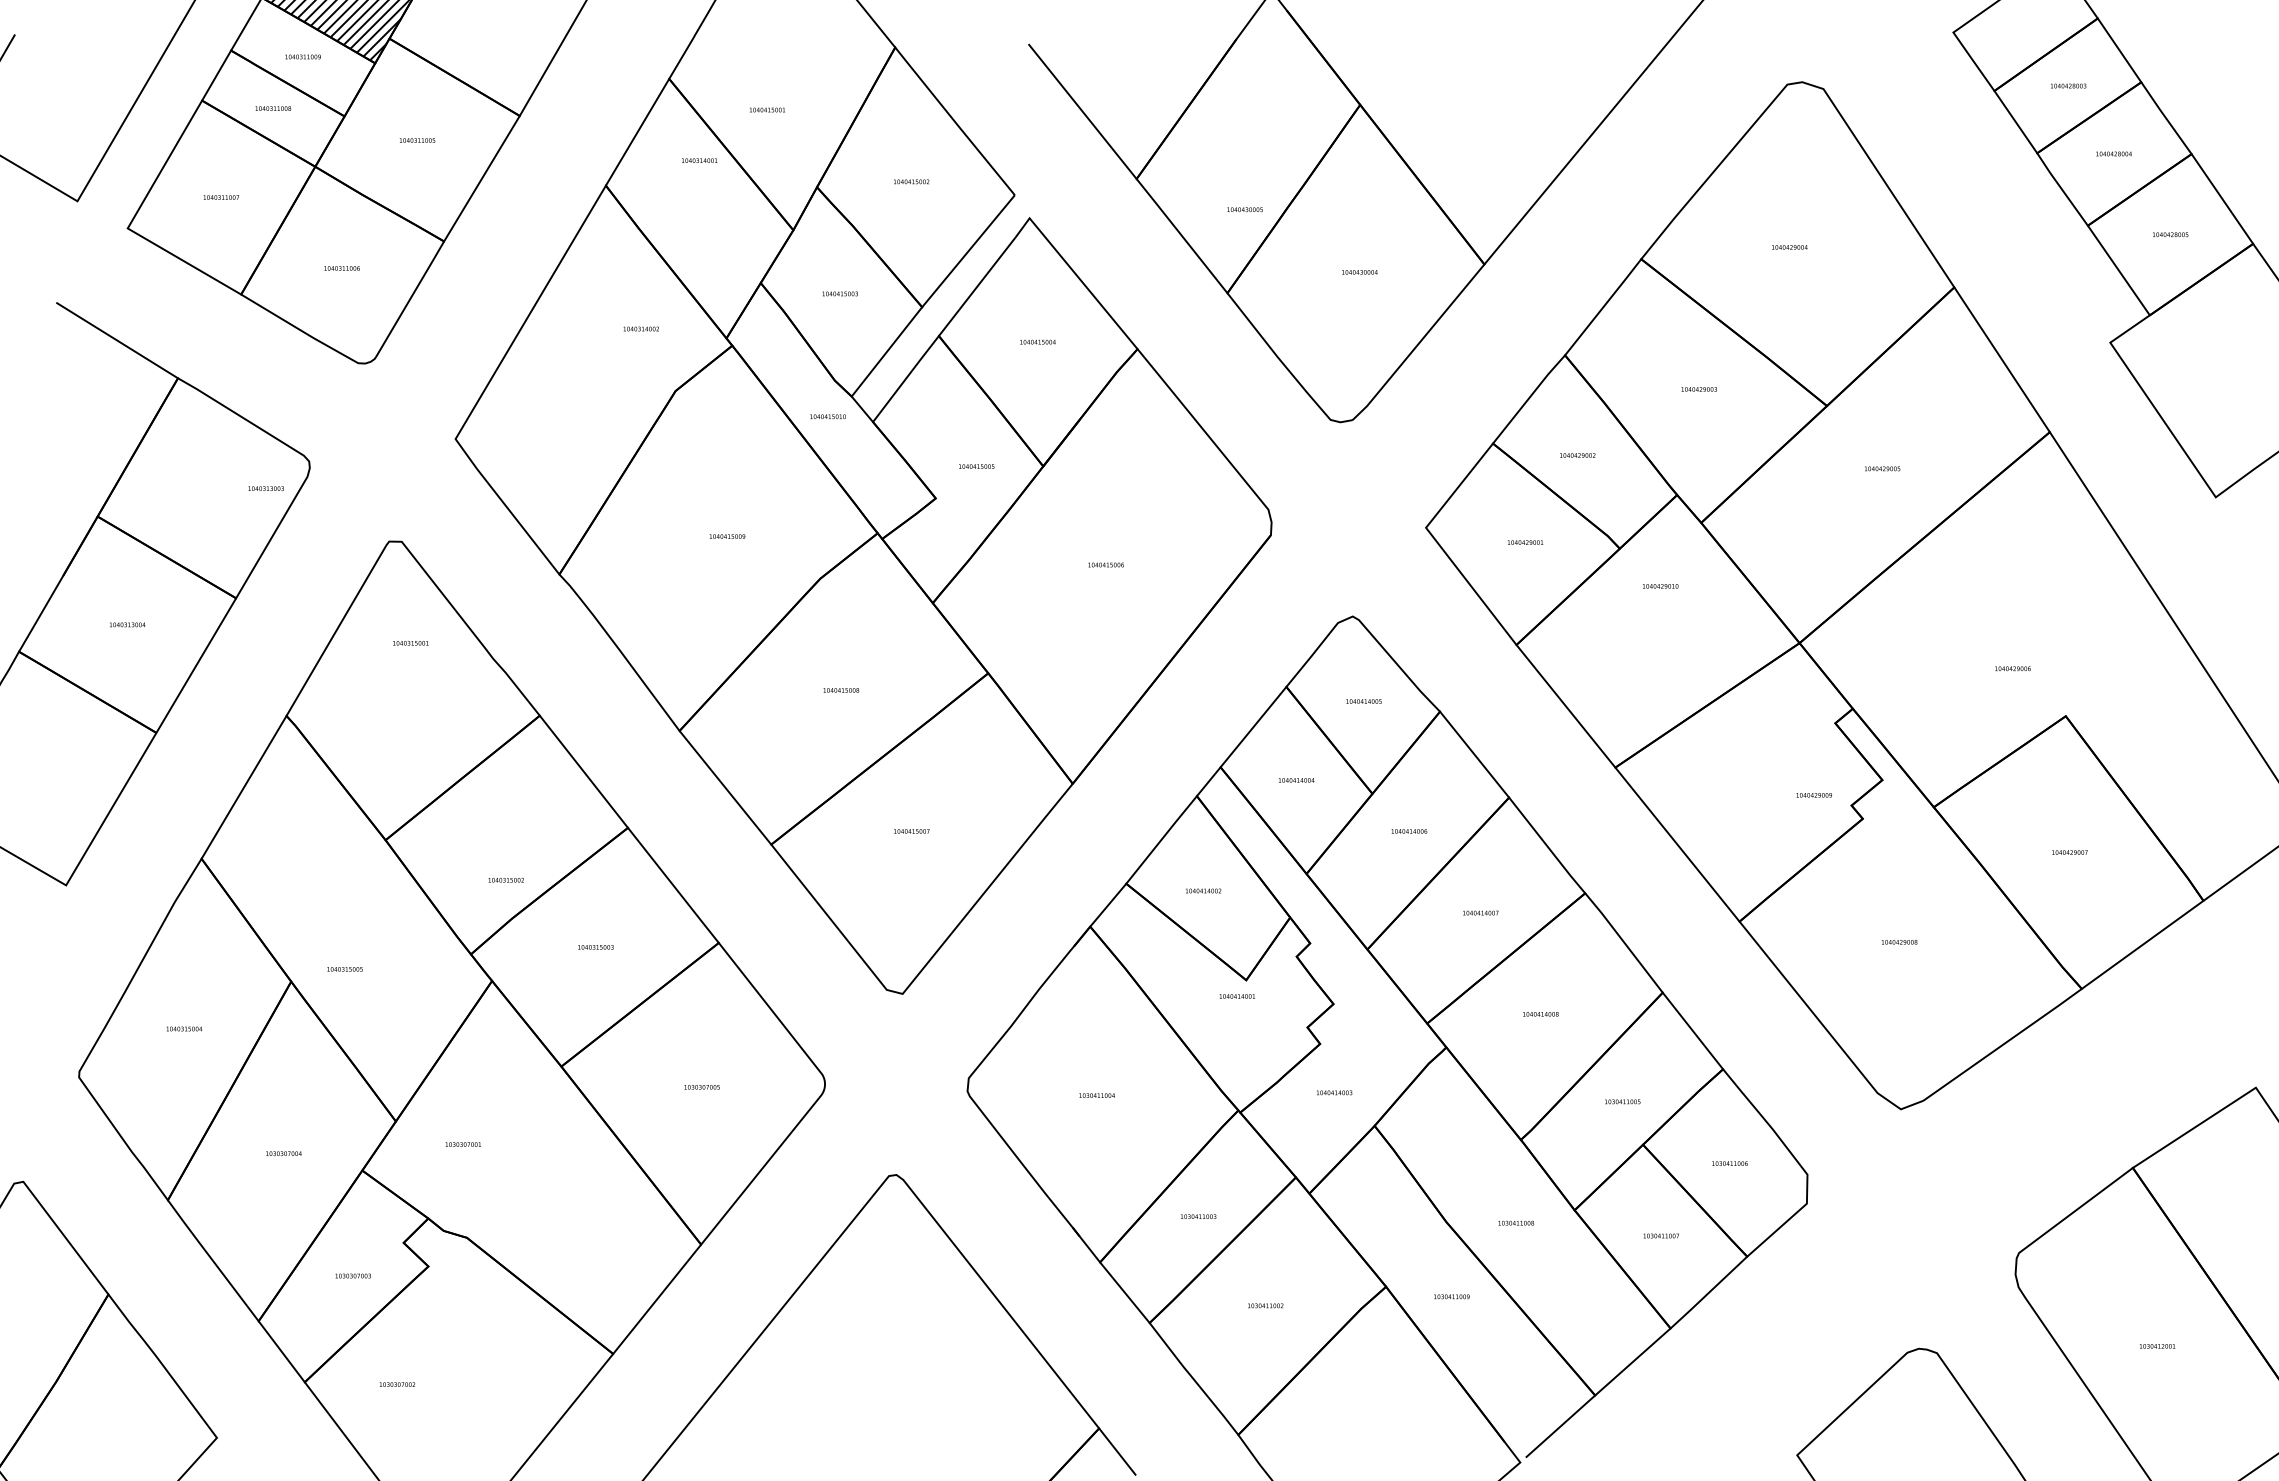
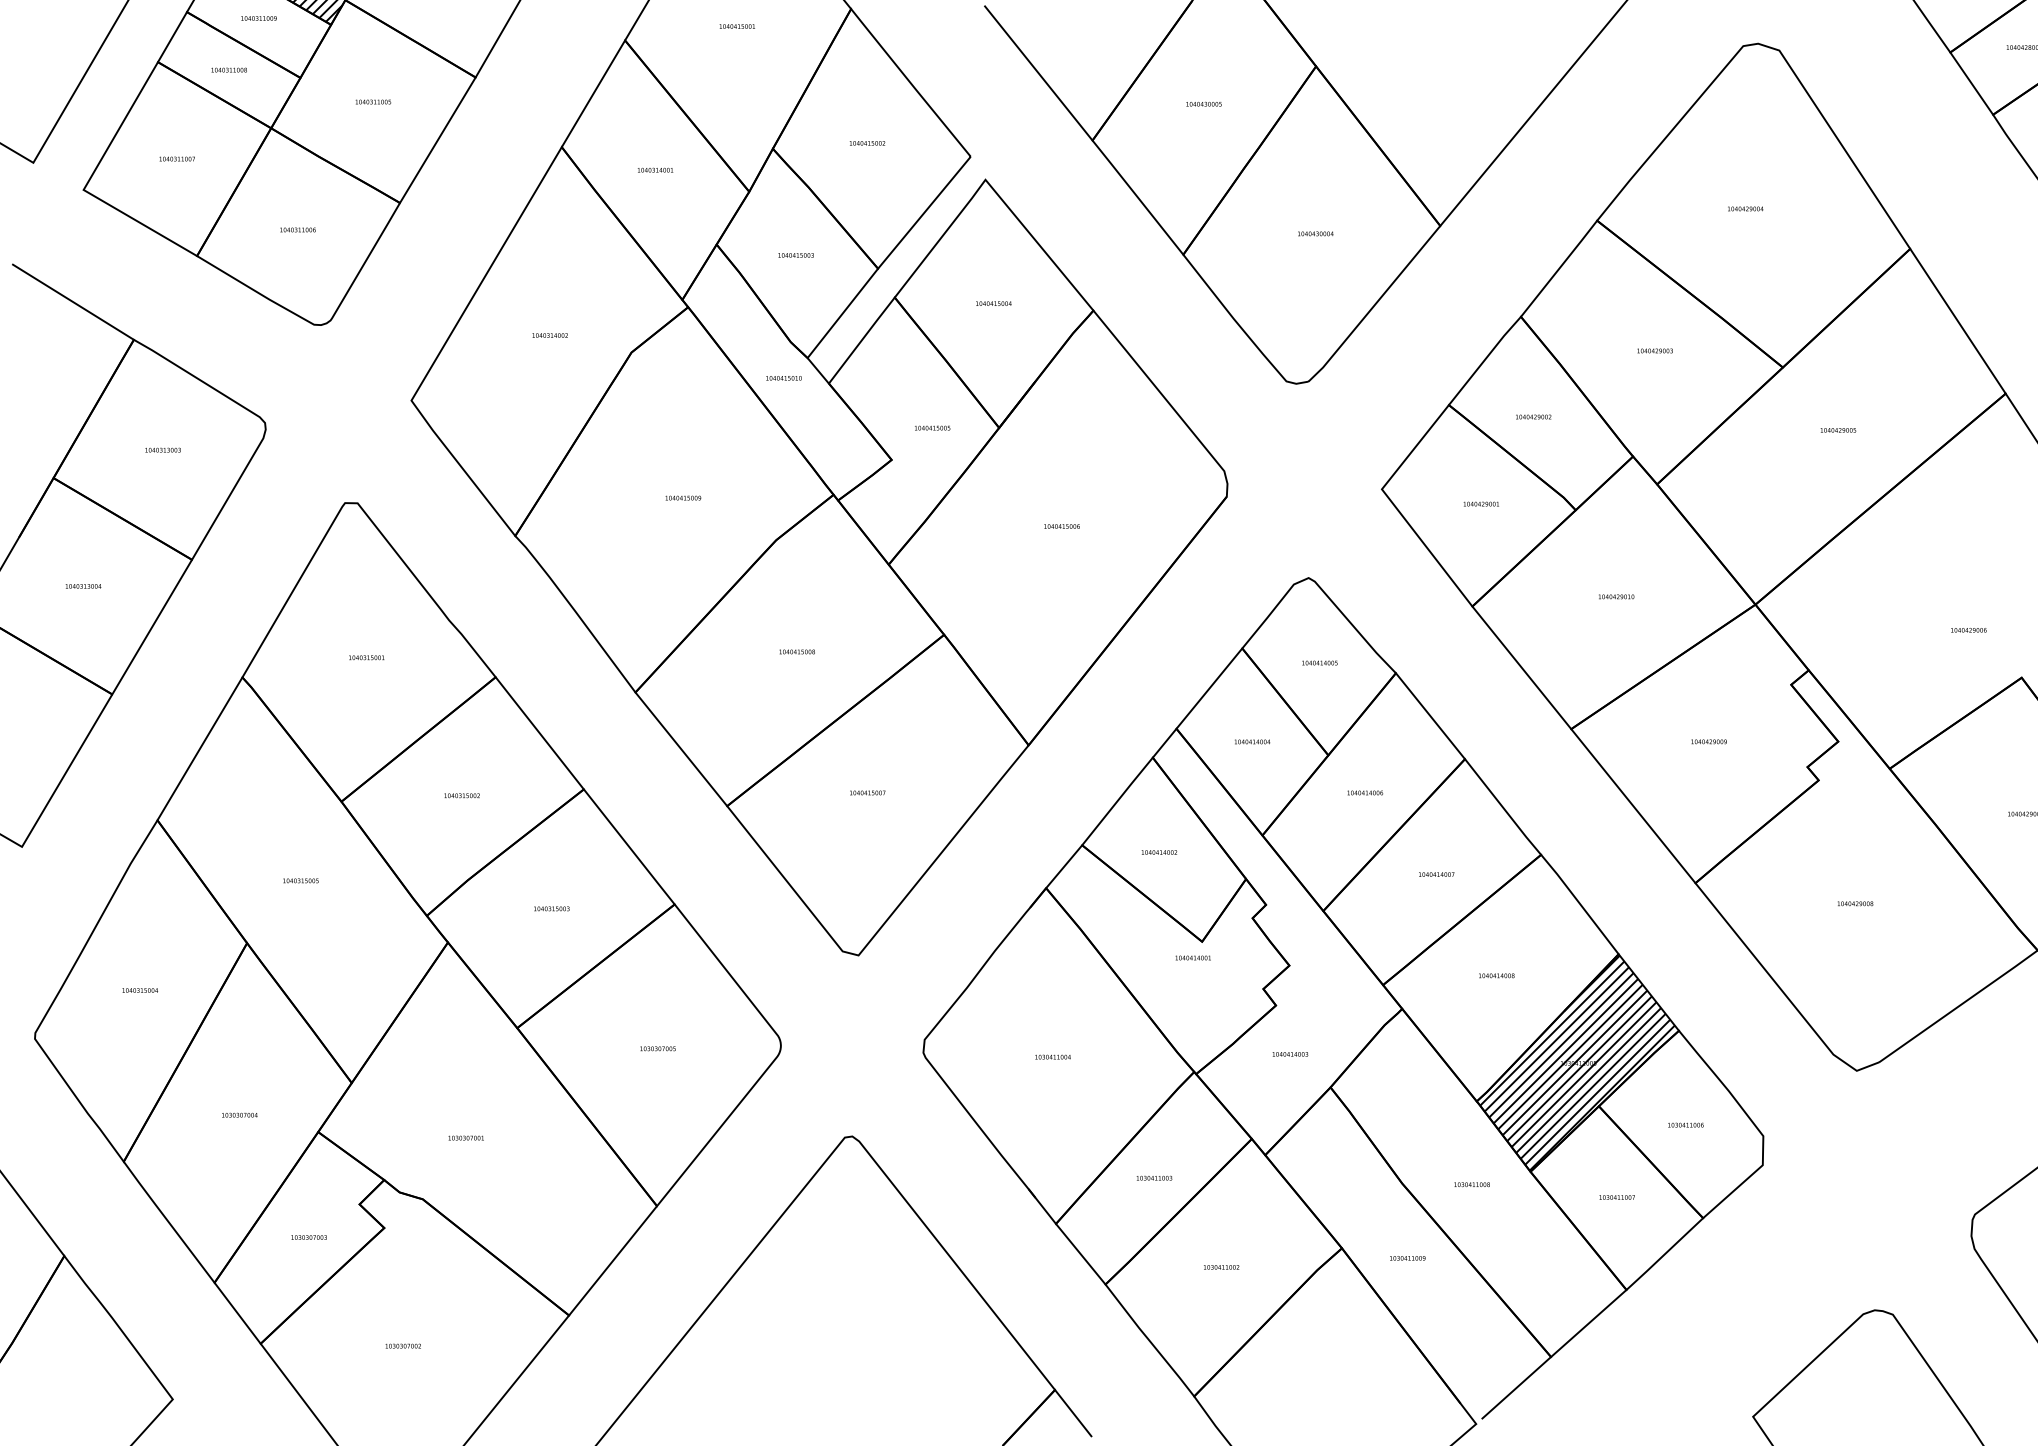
text: (767, 109) -> (737, 26), moved
text: (699, 160) -> (655, 170), moved
text: (1244, 209) -> (1203, 104), moved
text: (640, 328) -> (549, 335), moved
text: (265, 488) -> (162, 450), moved
text: (1660, 586) -> (1616, 597), moved
text: (410, 643) -> (366, 658), moved
text: (1813, 795) -> (1708, 742), moved
text: (505, 880) -> (461, 796), moved
text: (344, 969) -> (300, 881), moved
hatch: (1621, 1101) -> (1577, 1063), added
text: (462, 1144) -> (465, 1138), moved
text: (397, 1384) -> (403, 1346), moved

